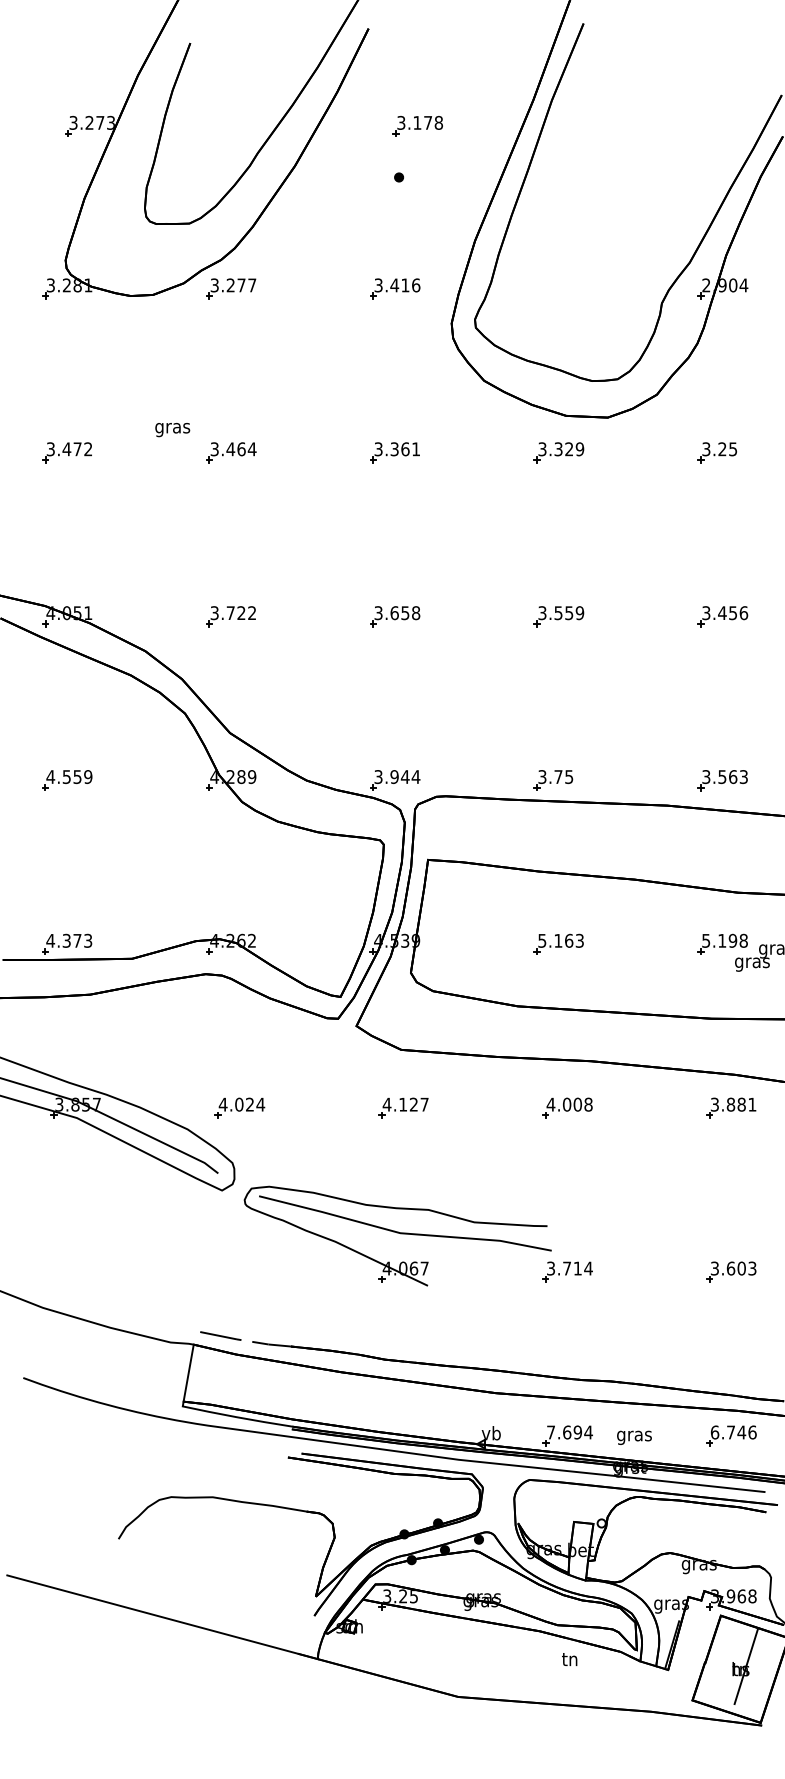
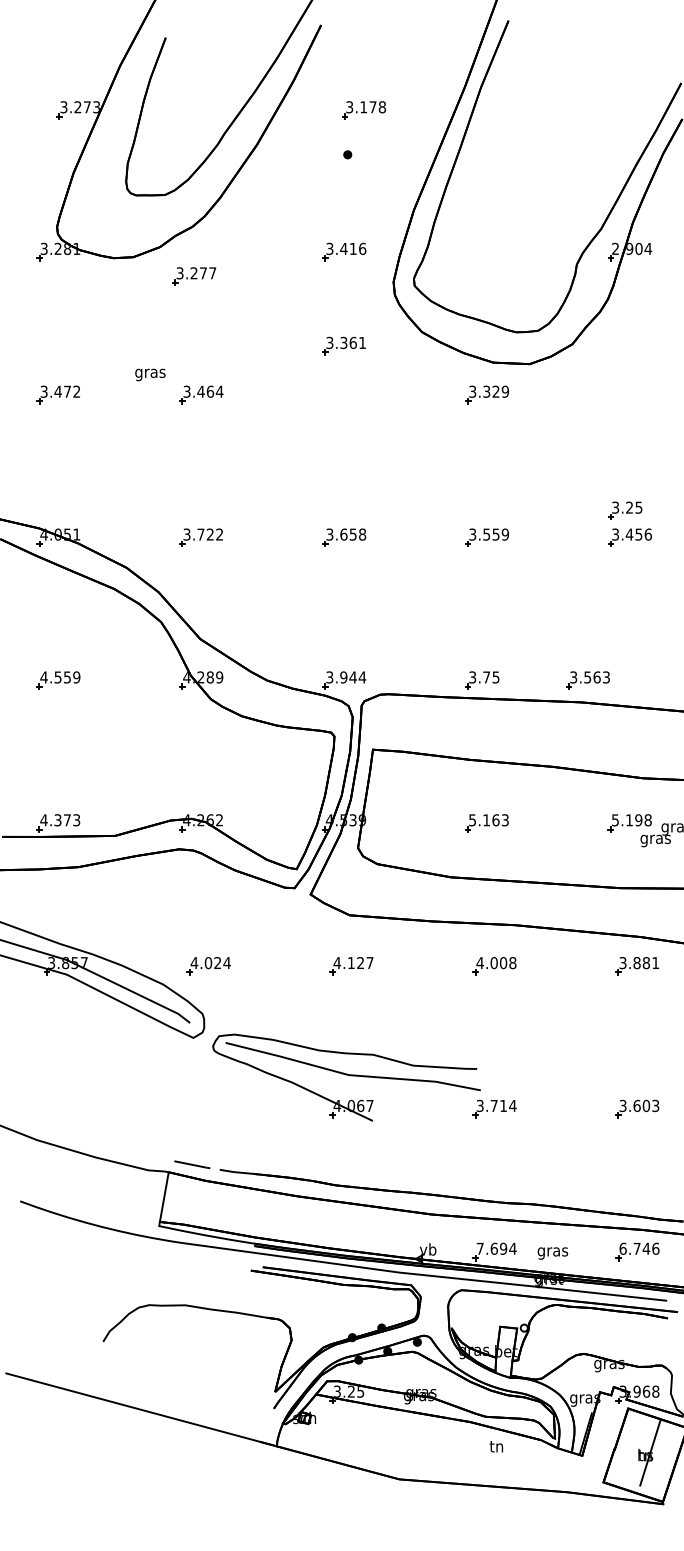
part: (231, 288) -> (194, 276), moved
part: (394, 452) -> (343, 345), moved
part: (716, 452) -> (624, 510), moved
part: (722, 780) -> (587, 680), moved

